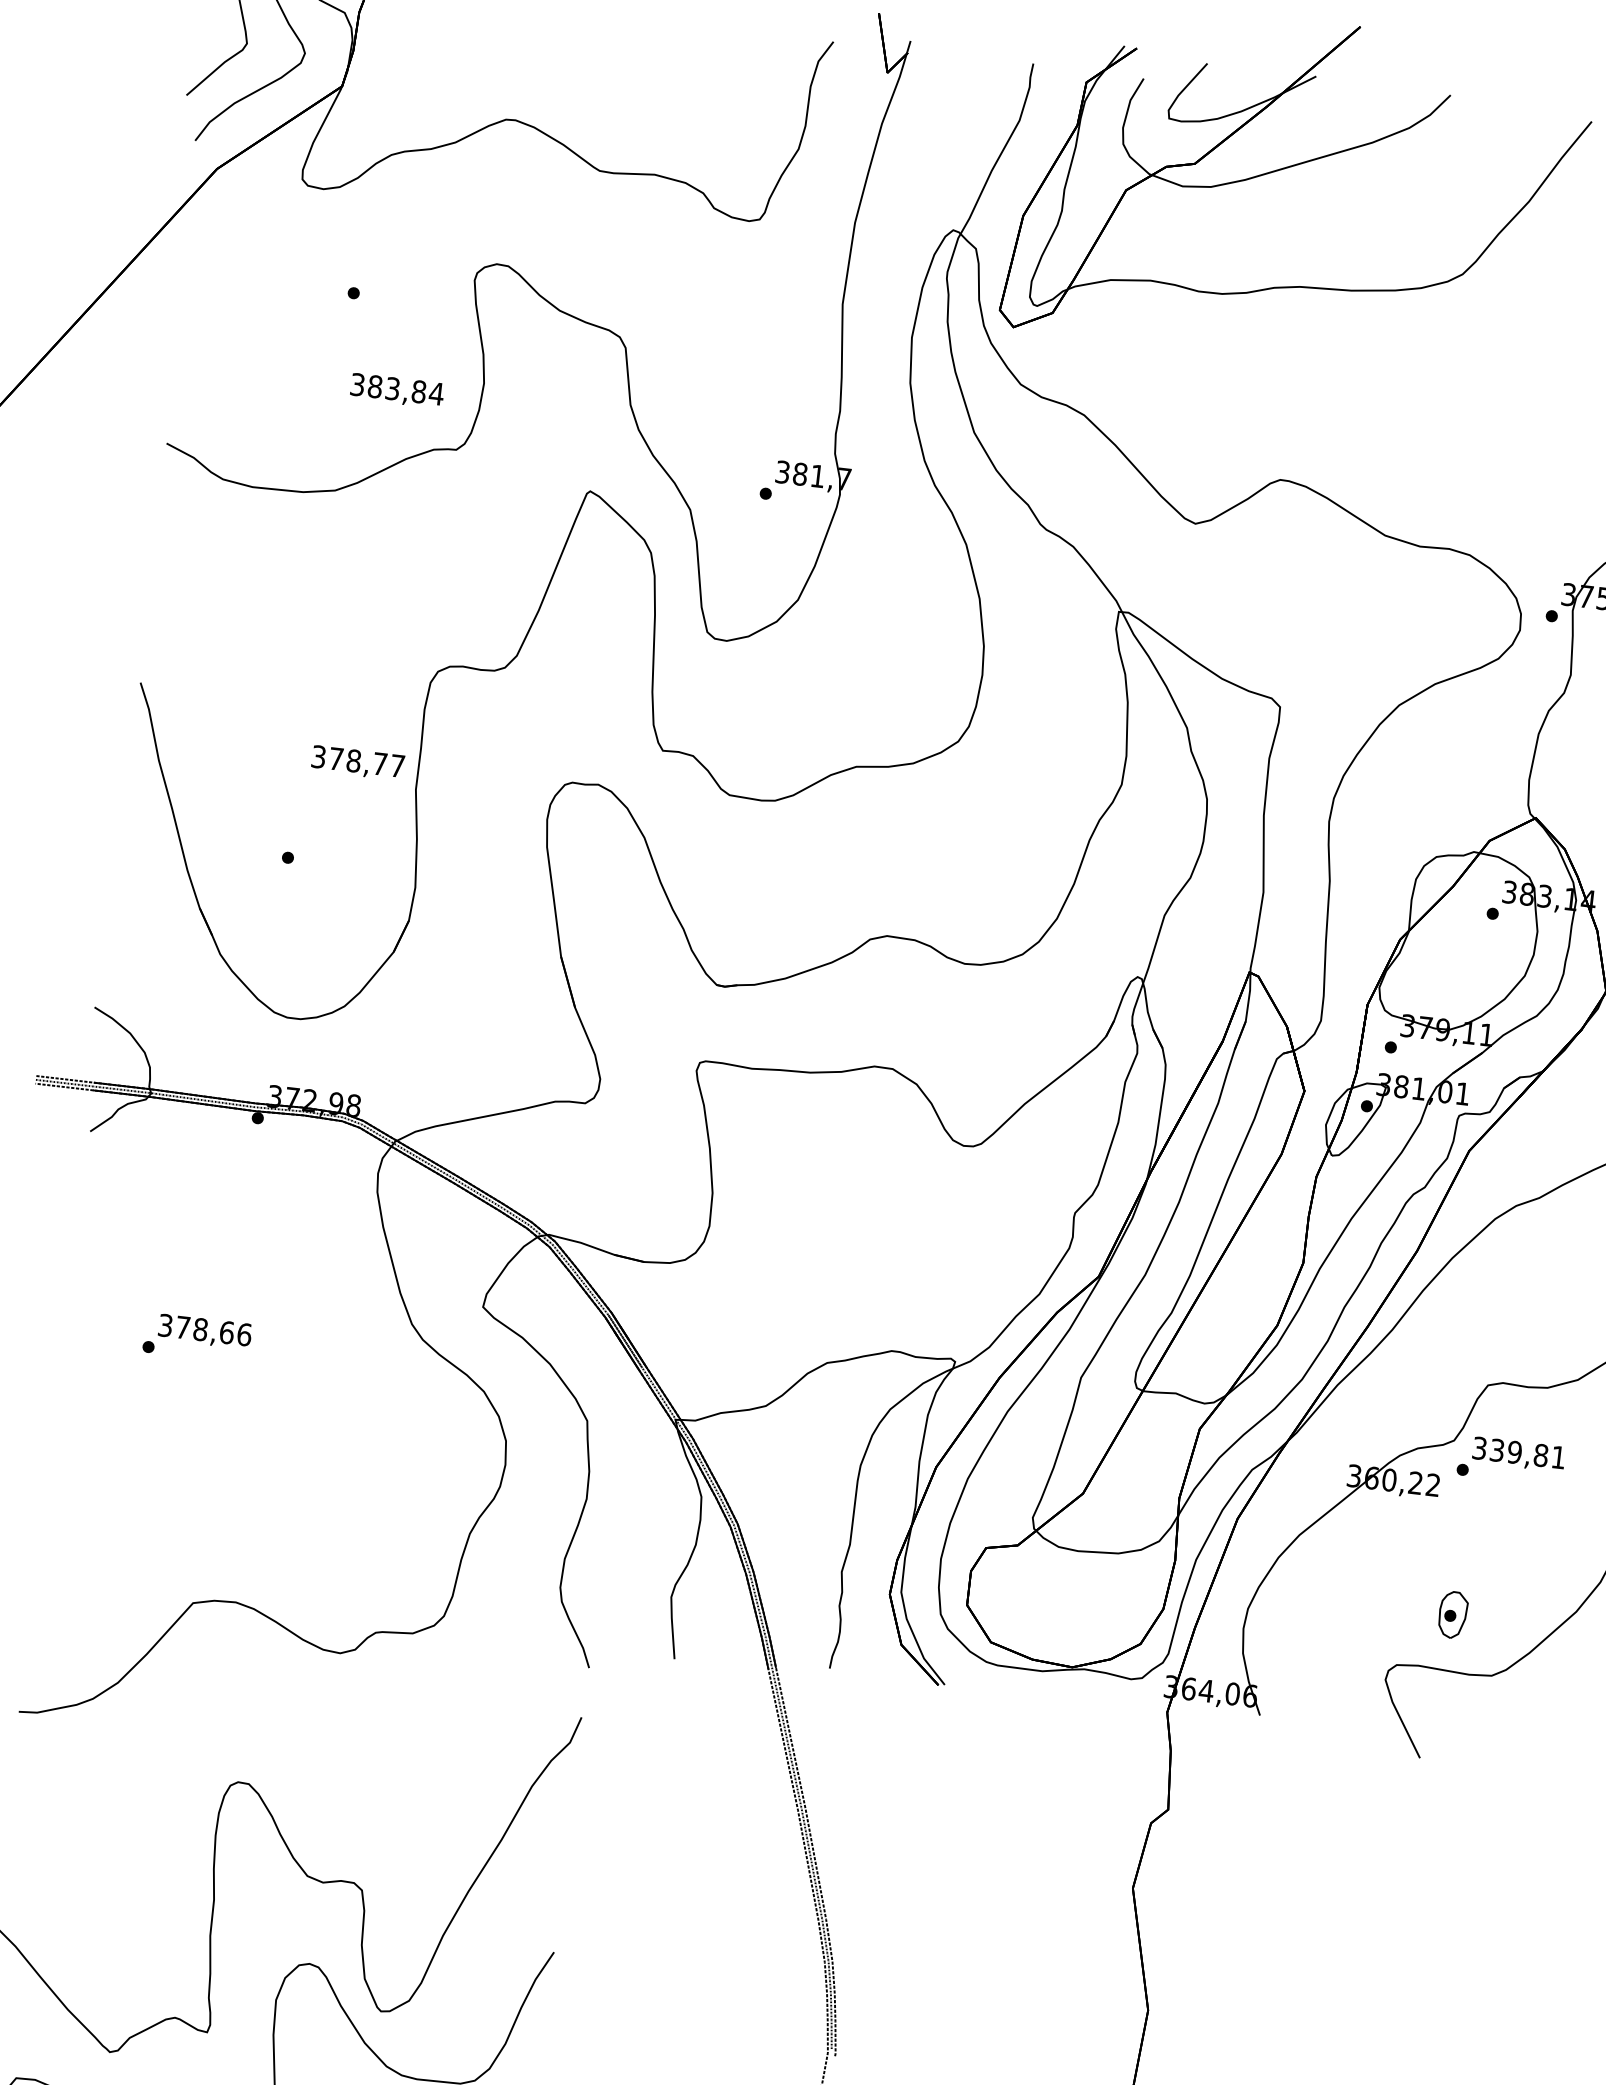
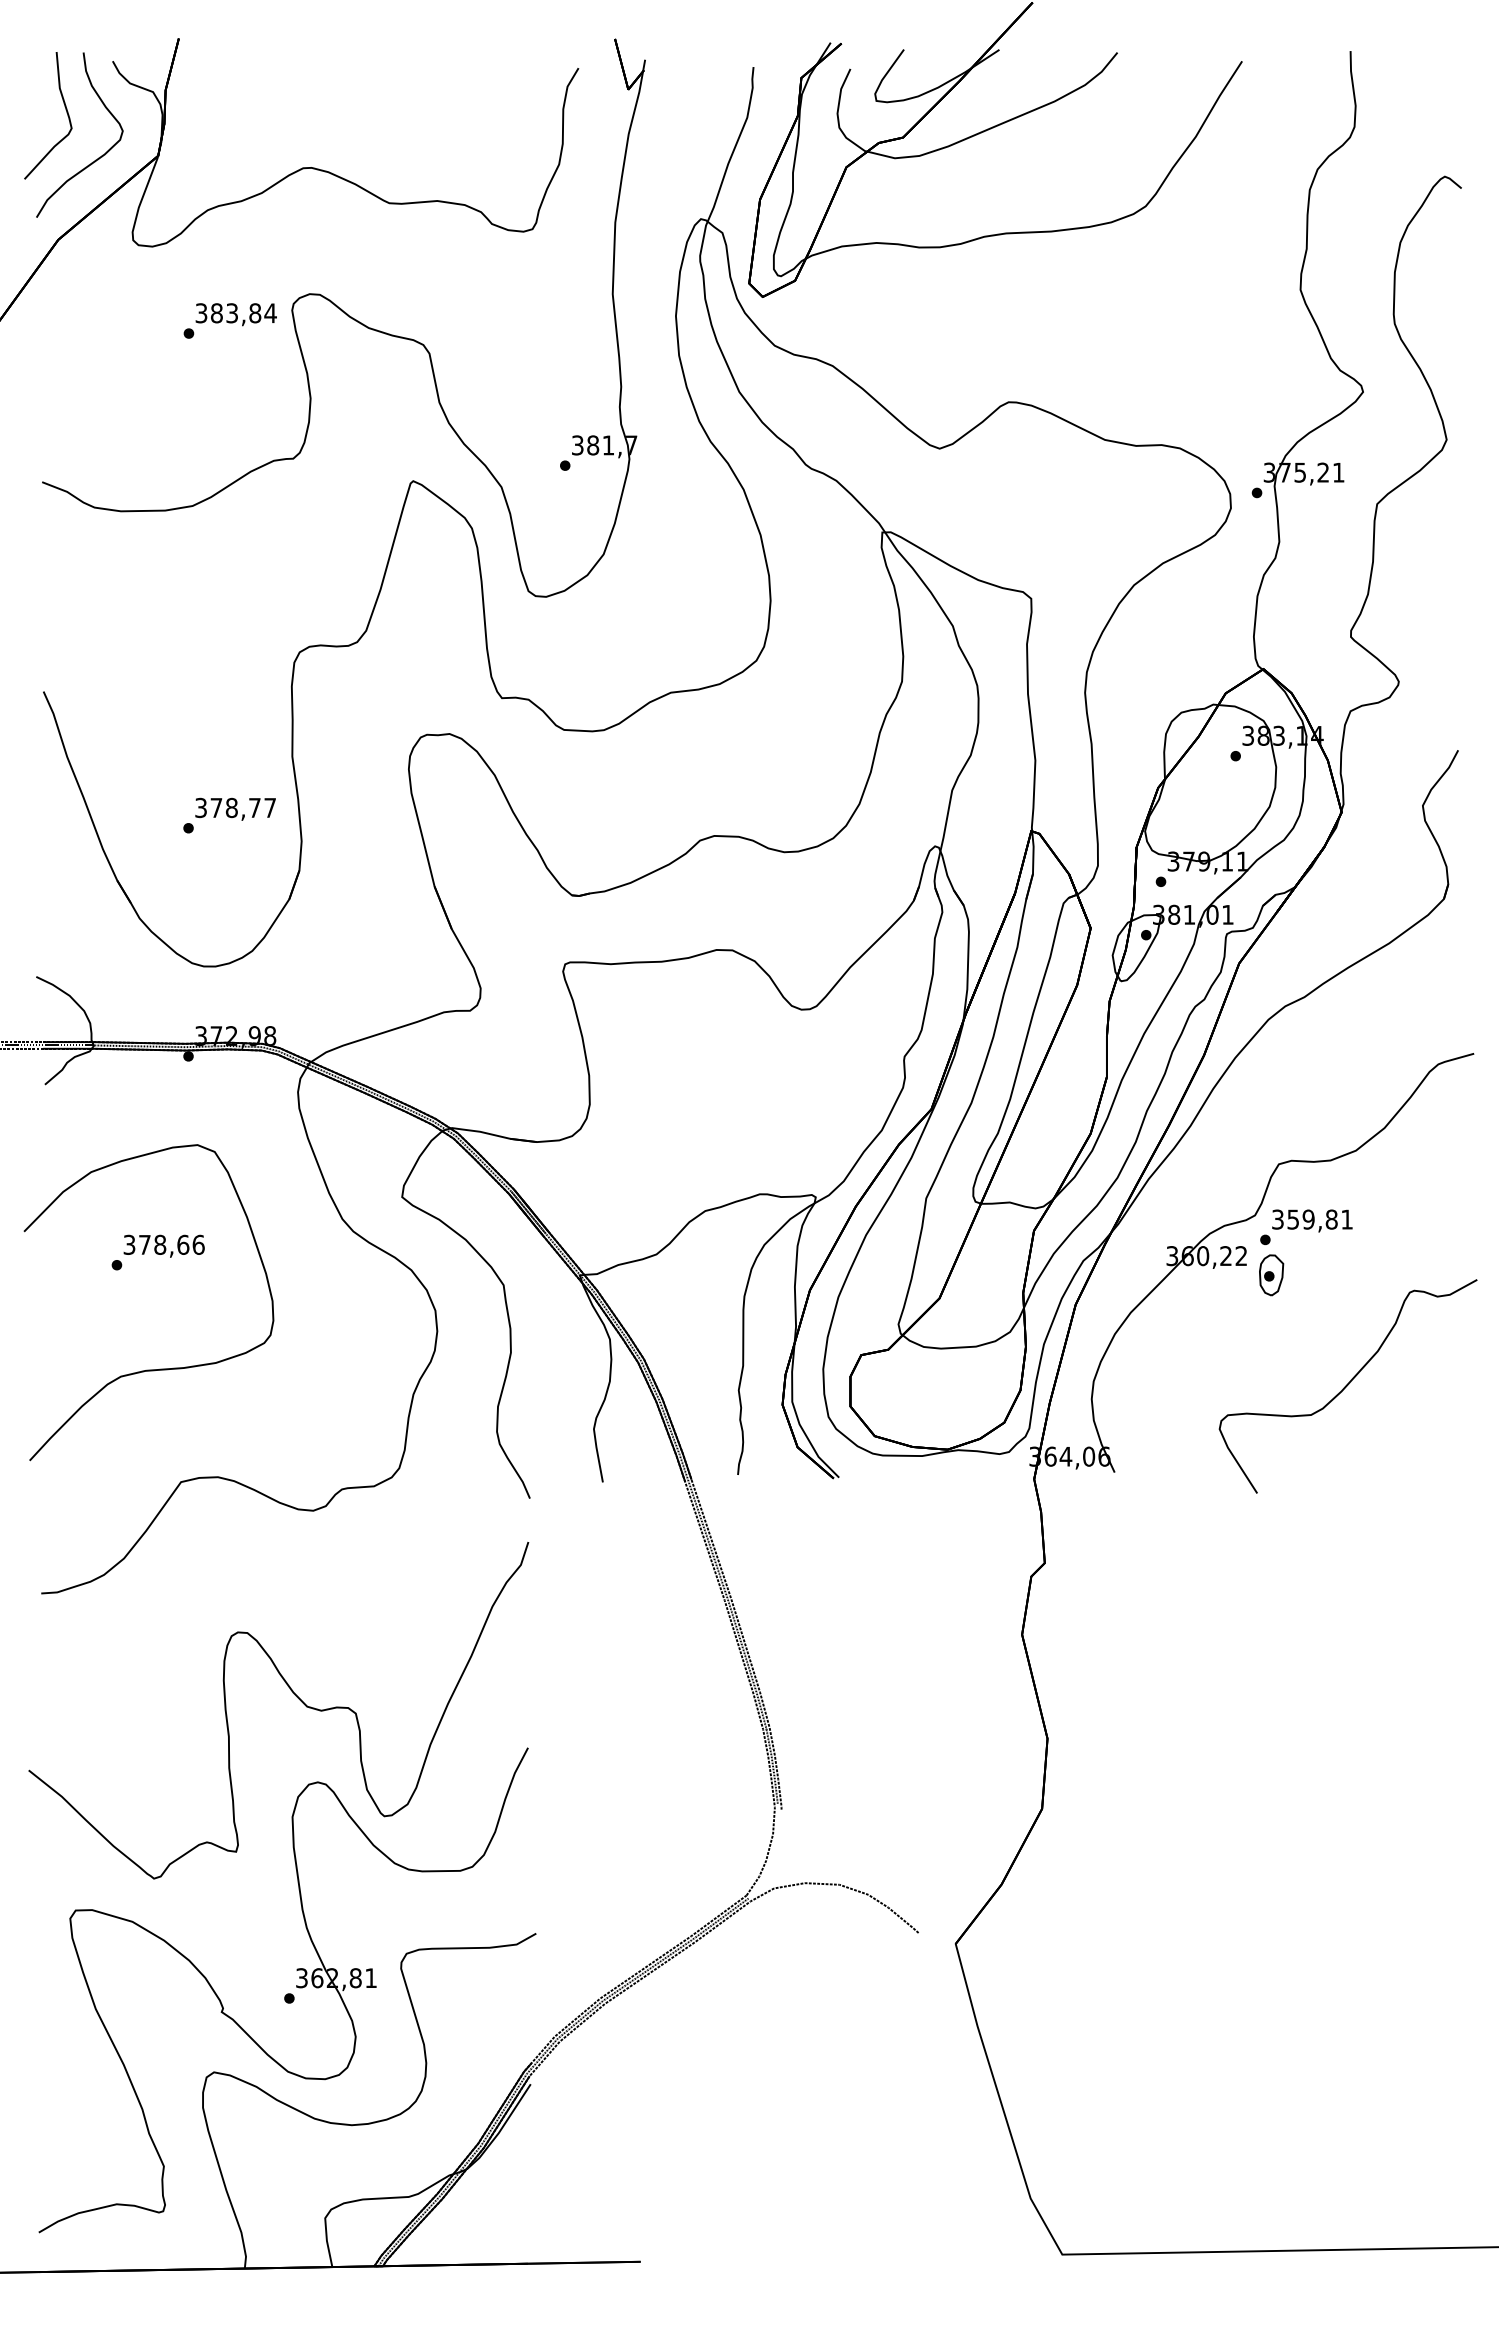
text: (396, 390) -> (235, 314), moved
text: (357, 762) -> (235, 808), moved
text: (1497, 1449) -> (1293, 1218), 339,81 -> 359,81
curve: (183, 1470) -> (159, 1368), added
part: (1452, 1615) -> (1271, 1275), moved

